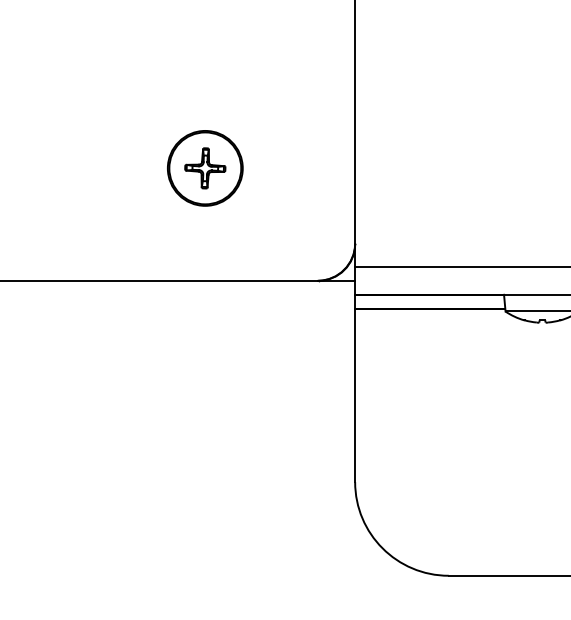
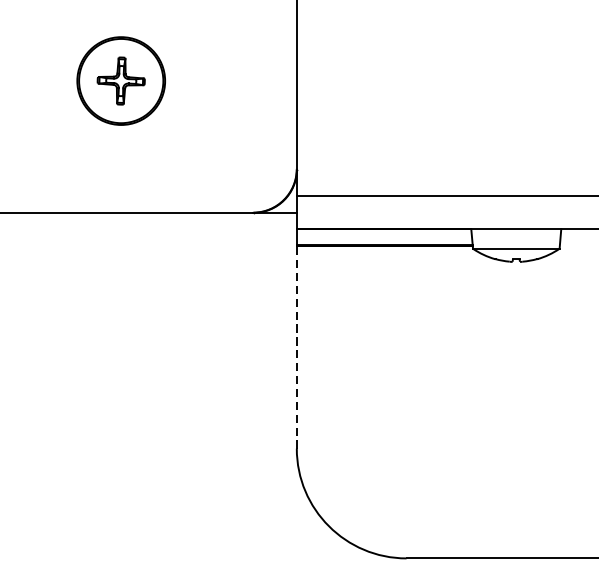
line: (355, 395) -> (297, 347), solid -> dashed

